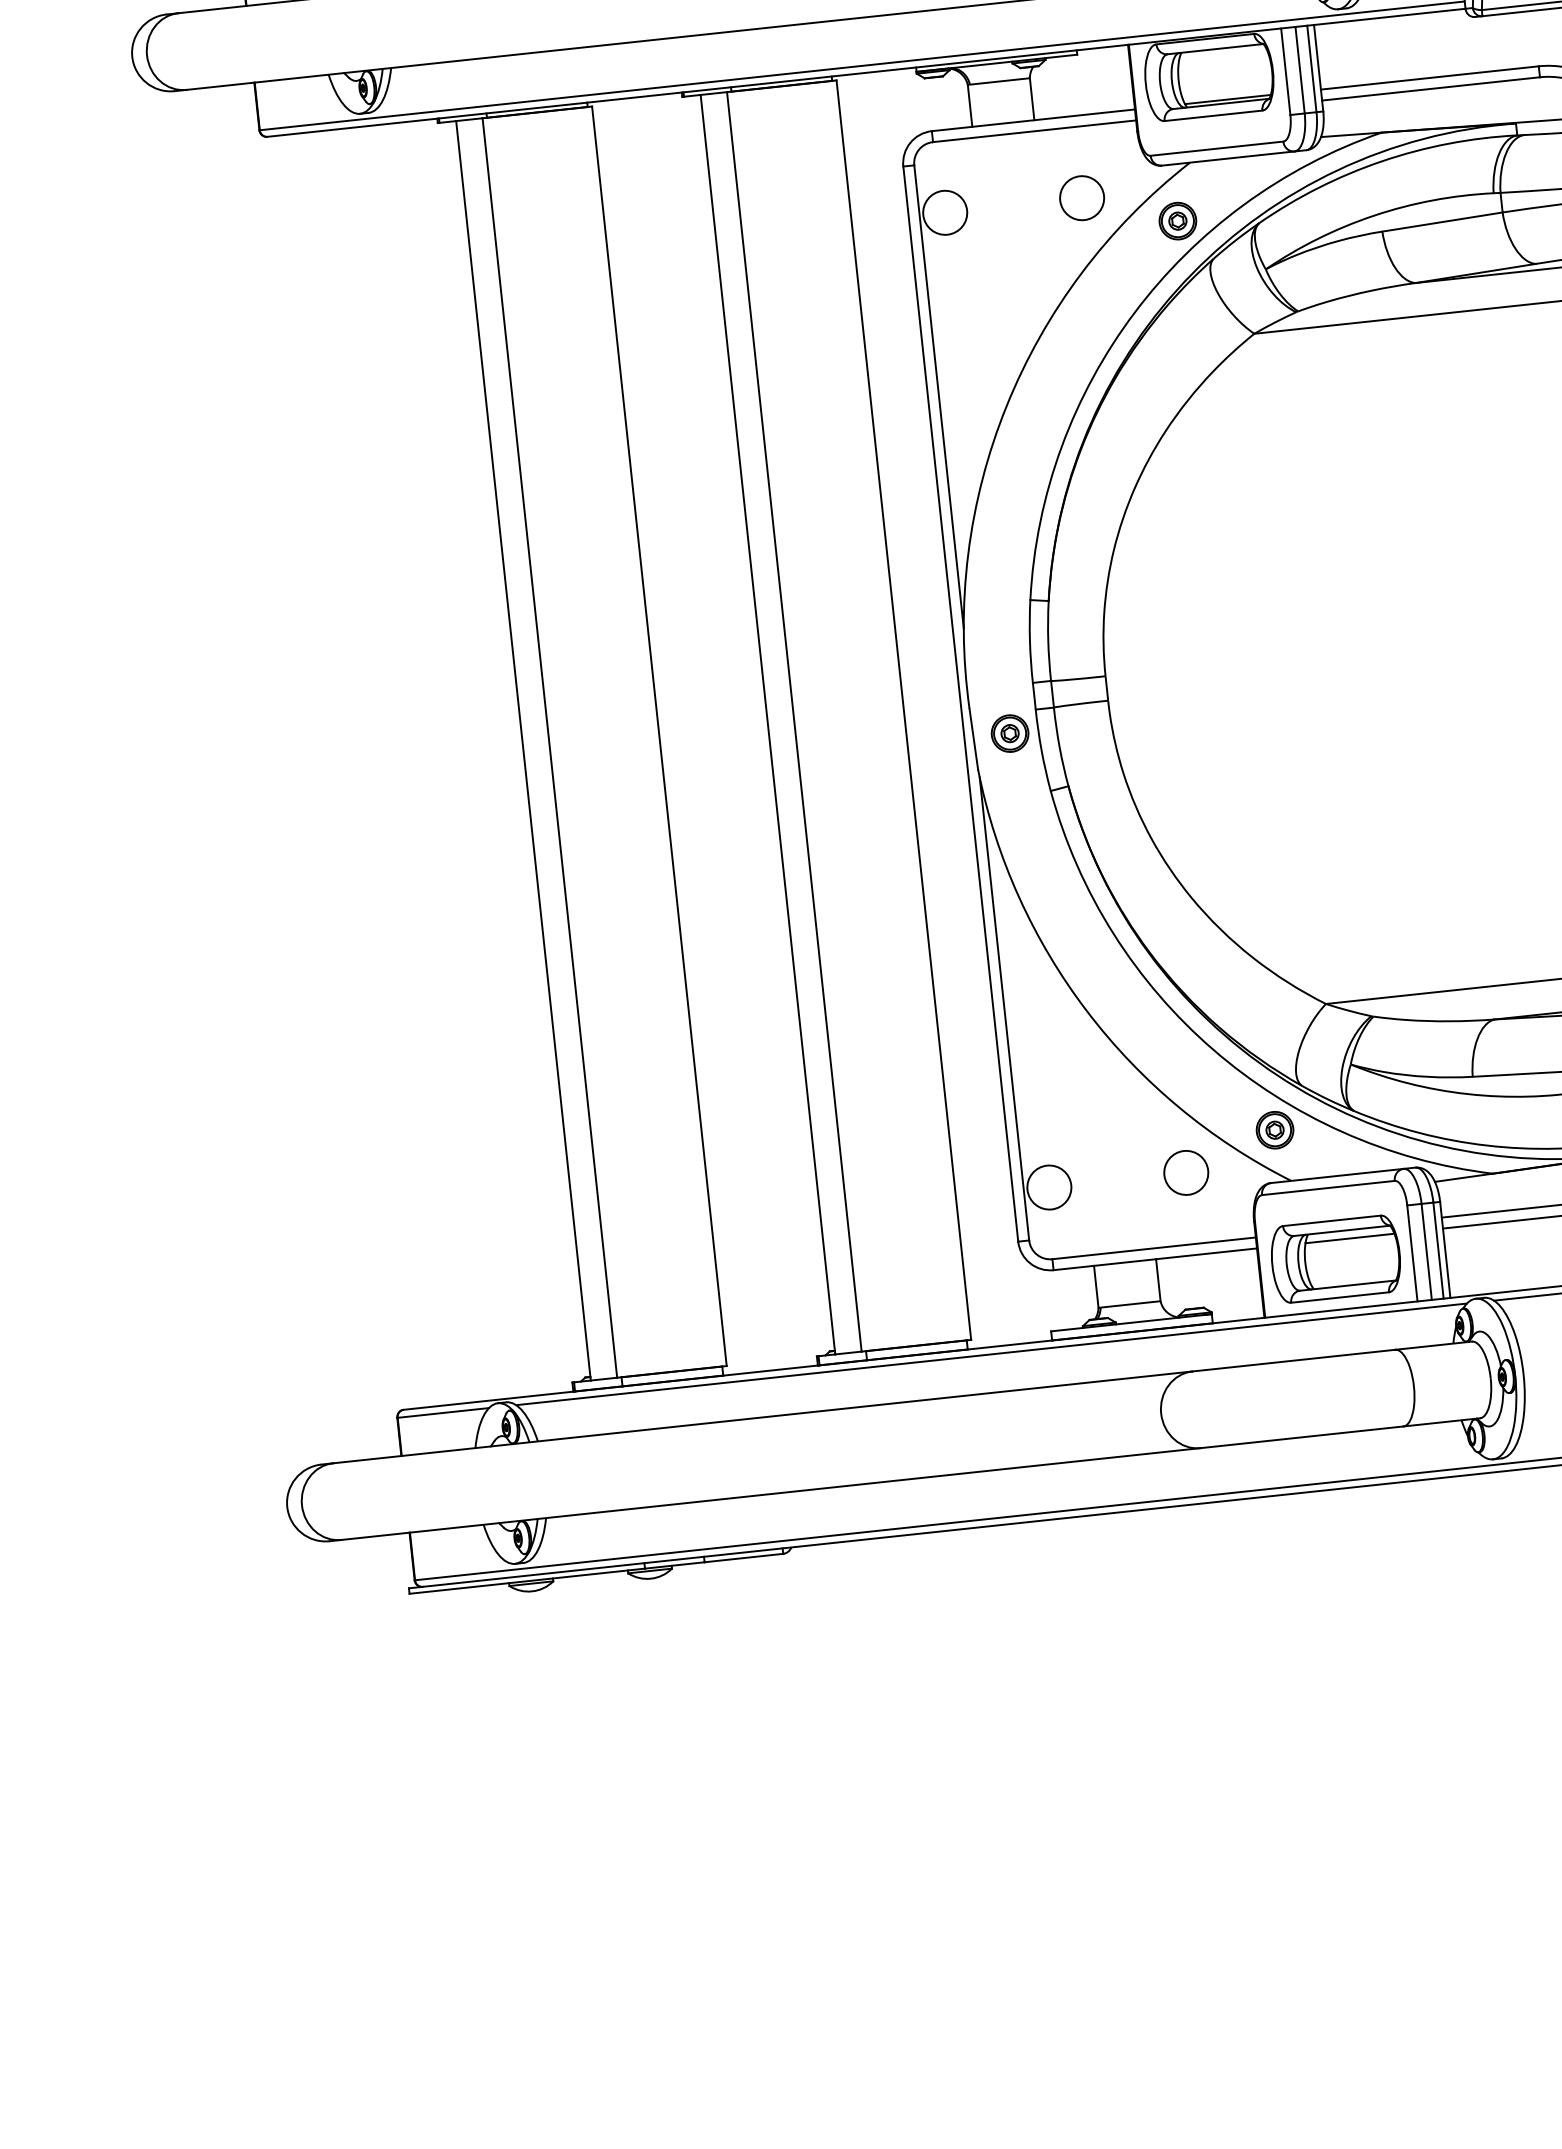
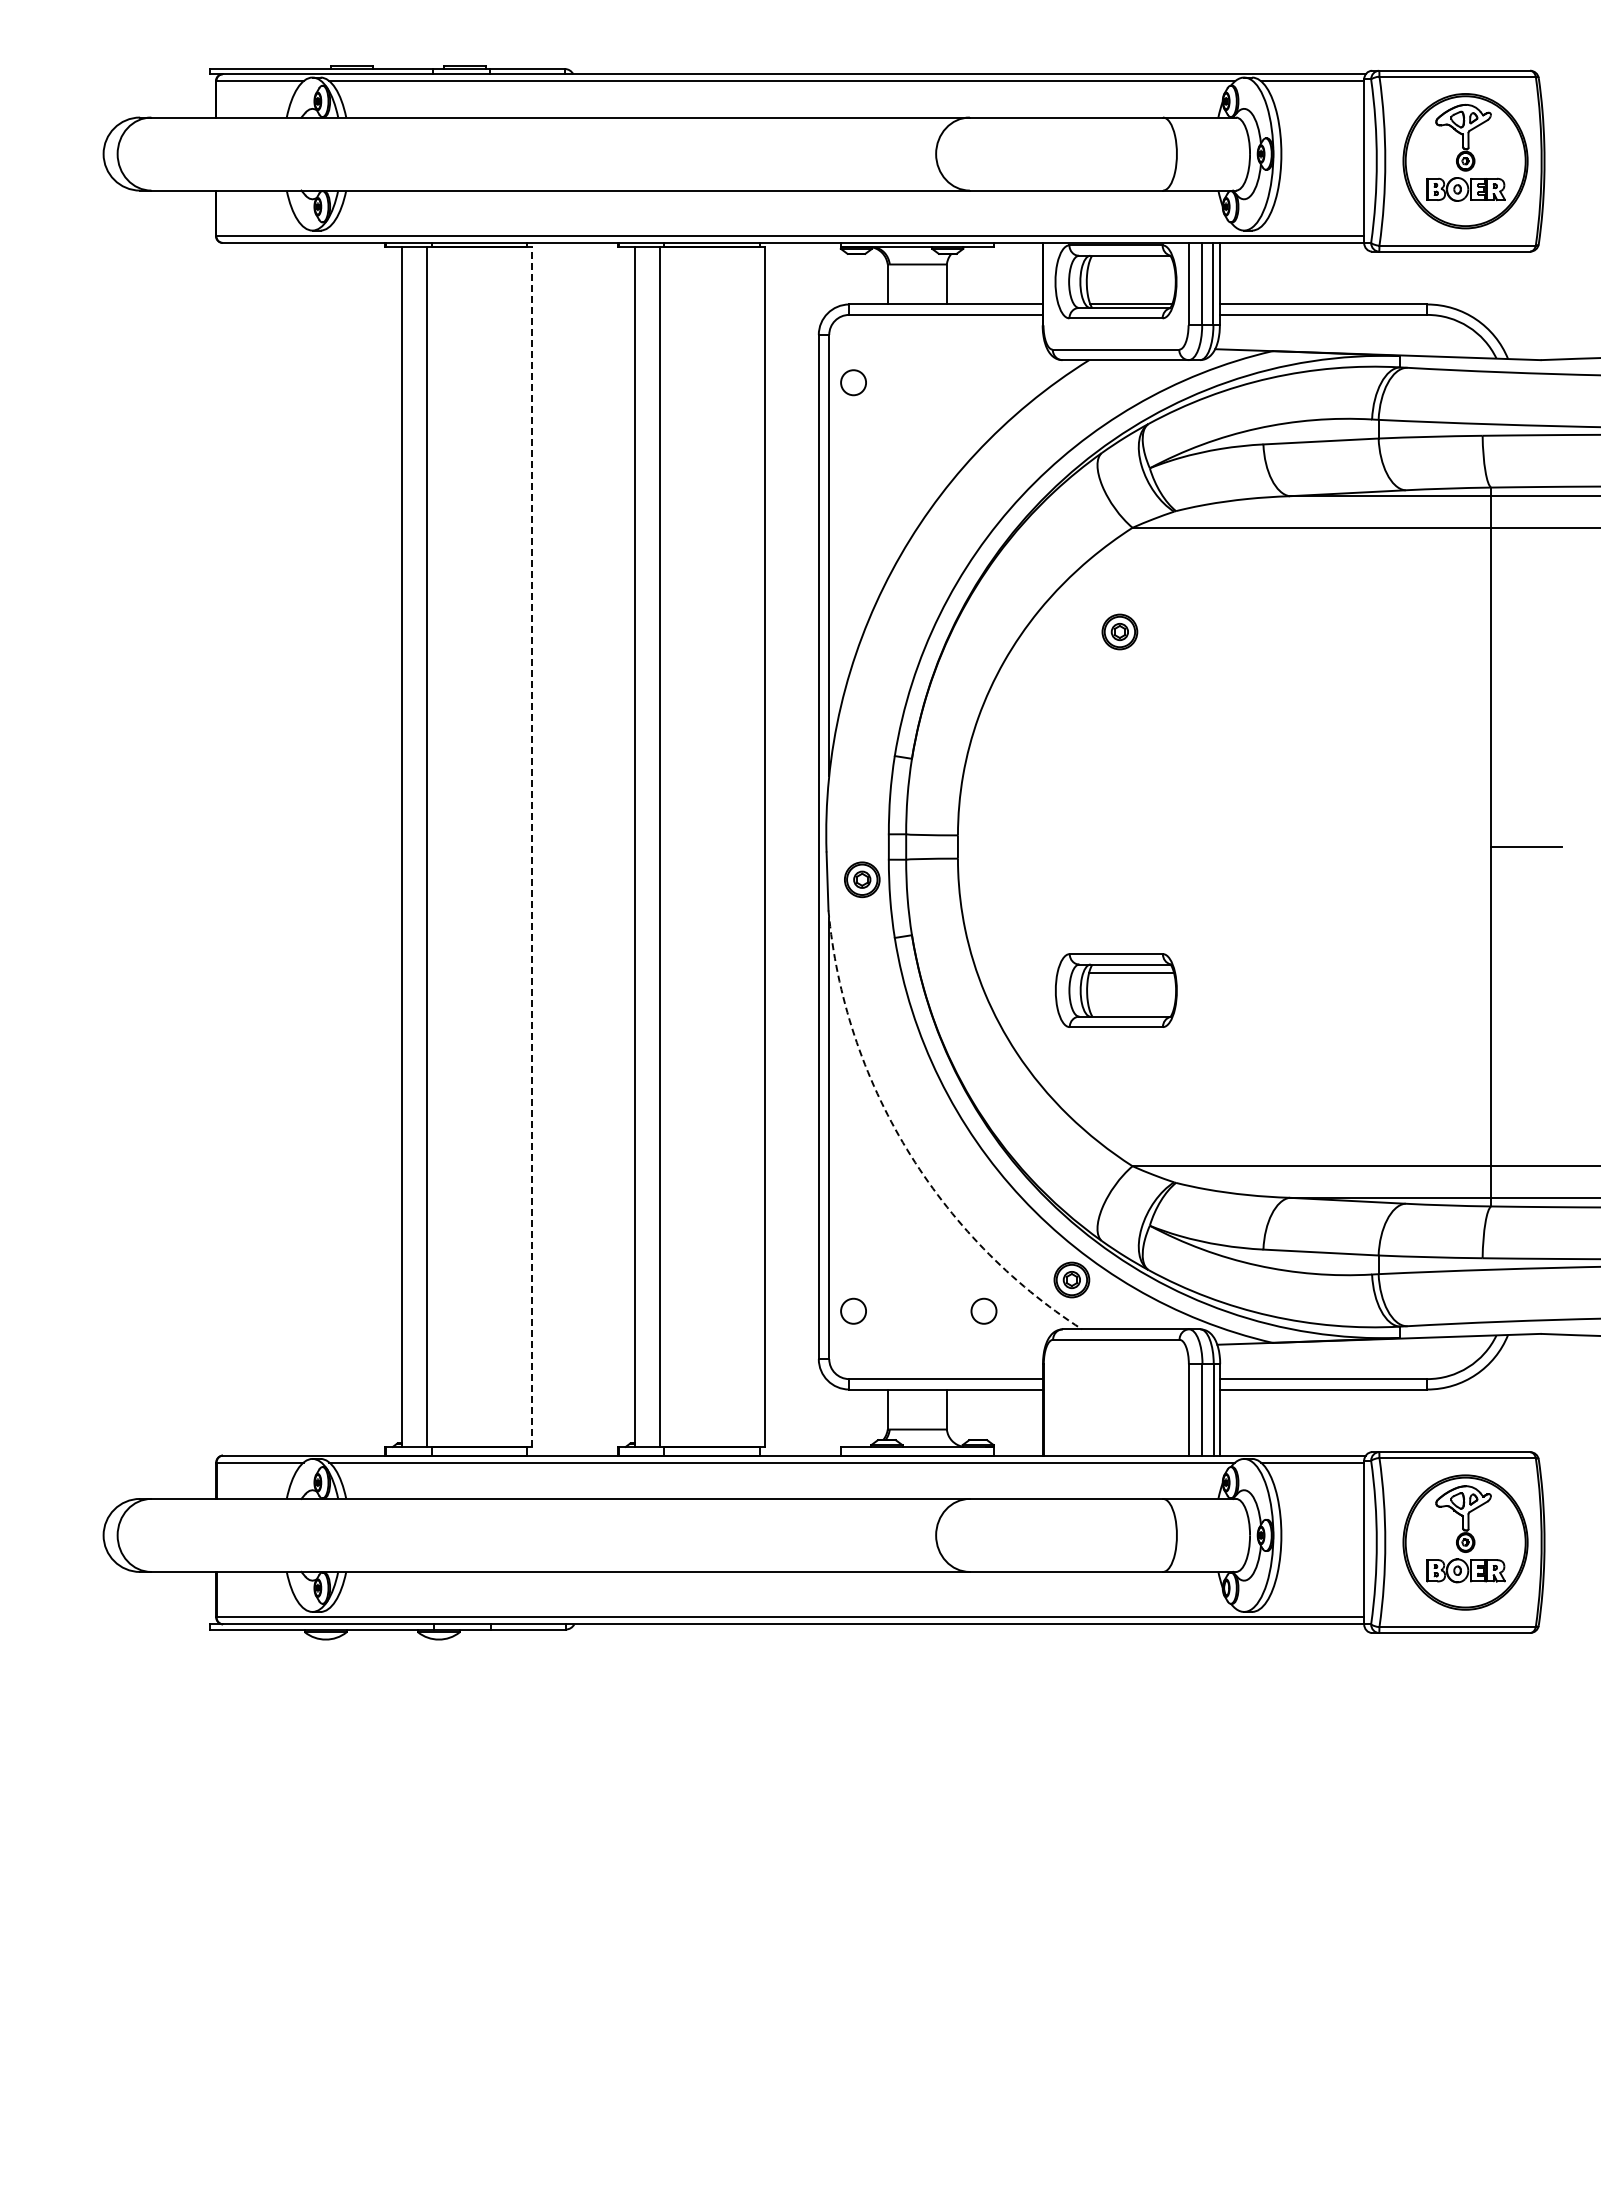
circle: (1081, 197) -> (983, 382), removed
circle: (945, 212) -> (853, 382), size x0.6
part: (1177, 220) -> (1119, 631), moved
line: (659, 736) -> (531, 847), solid -> dashed
arc: (1086, 1011) -> (906, 1149), solid -> dashed
circle: (1185, 1173) -> (983, 1311), size x0.6
circle: (1049, 1187) -> (853, 1311), size x0.6
part: (1336, 1259) -> (1116, 990), moved

